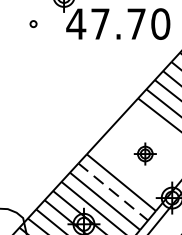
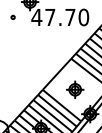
part: (145, 153) -> (75, 89), size x1.43
line: (113, 193) -> (57, 111), dashed -> solid

